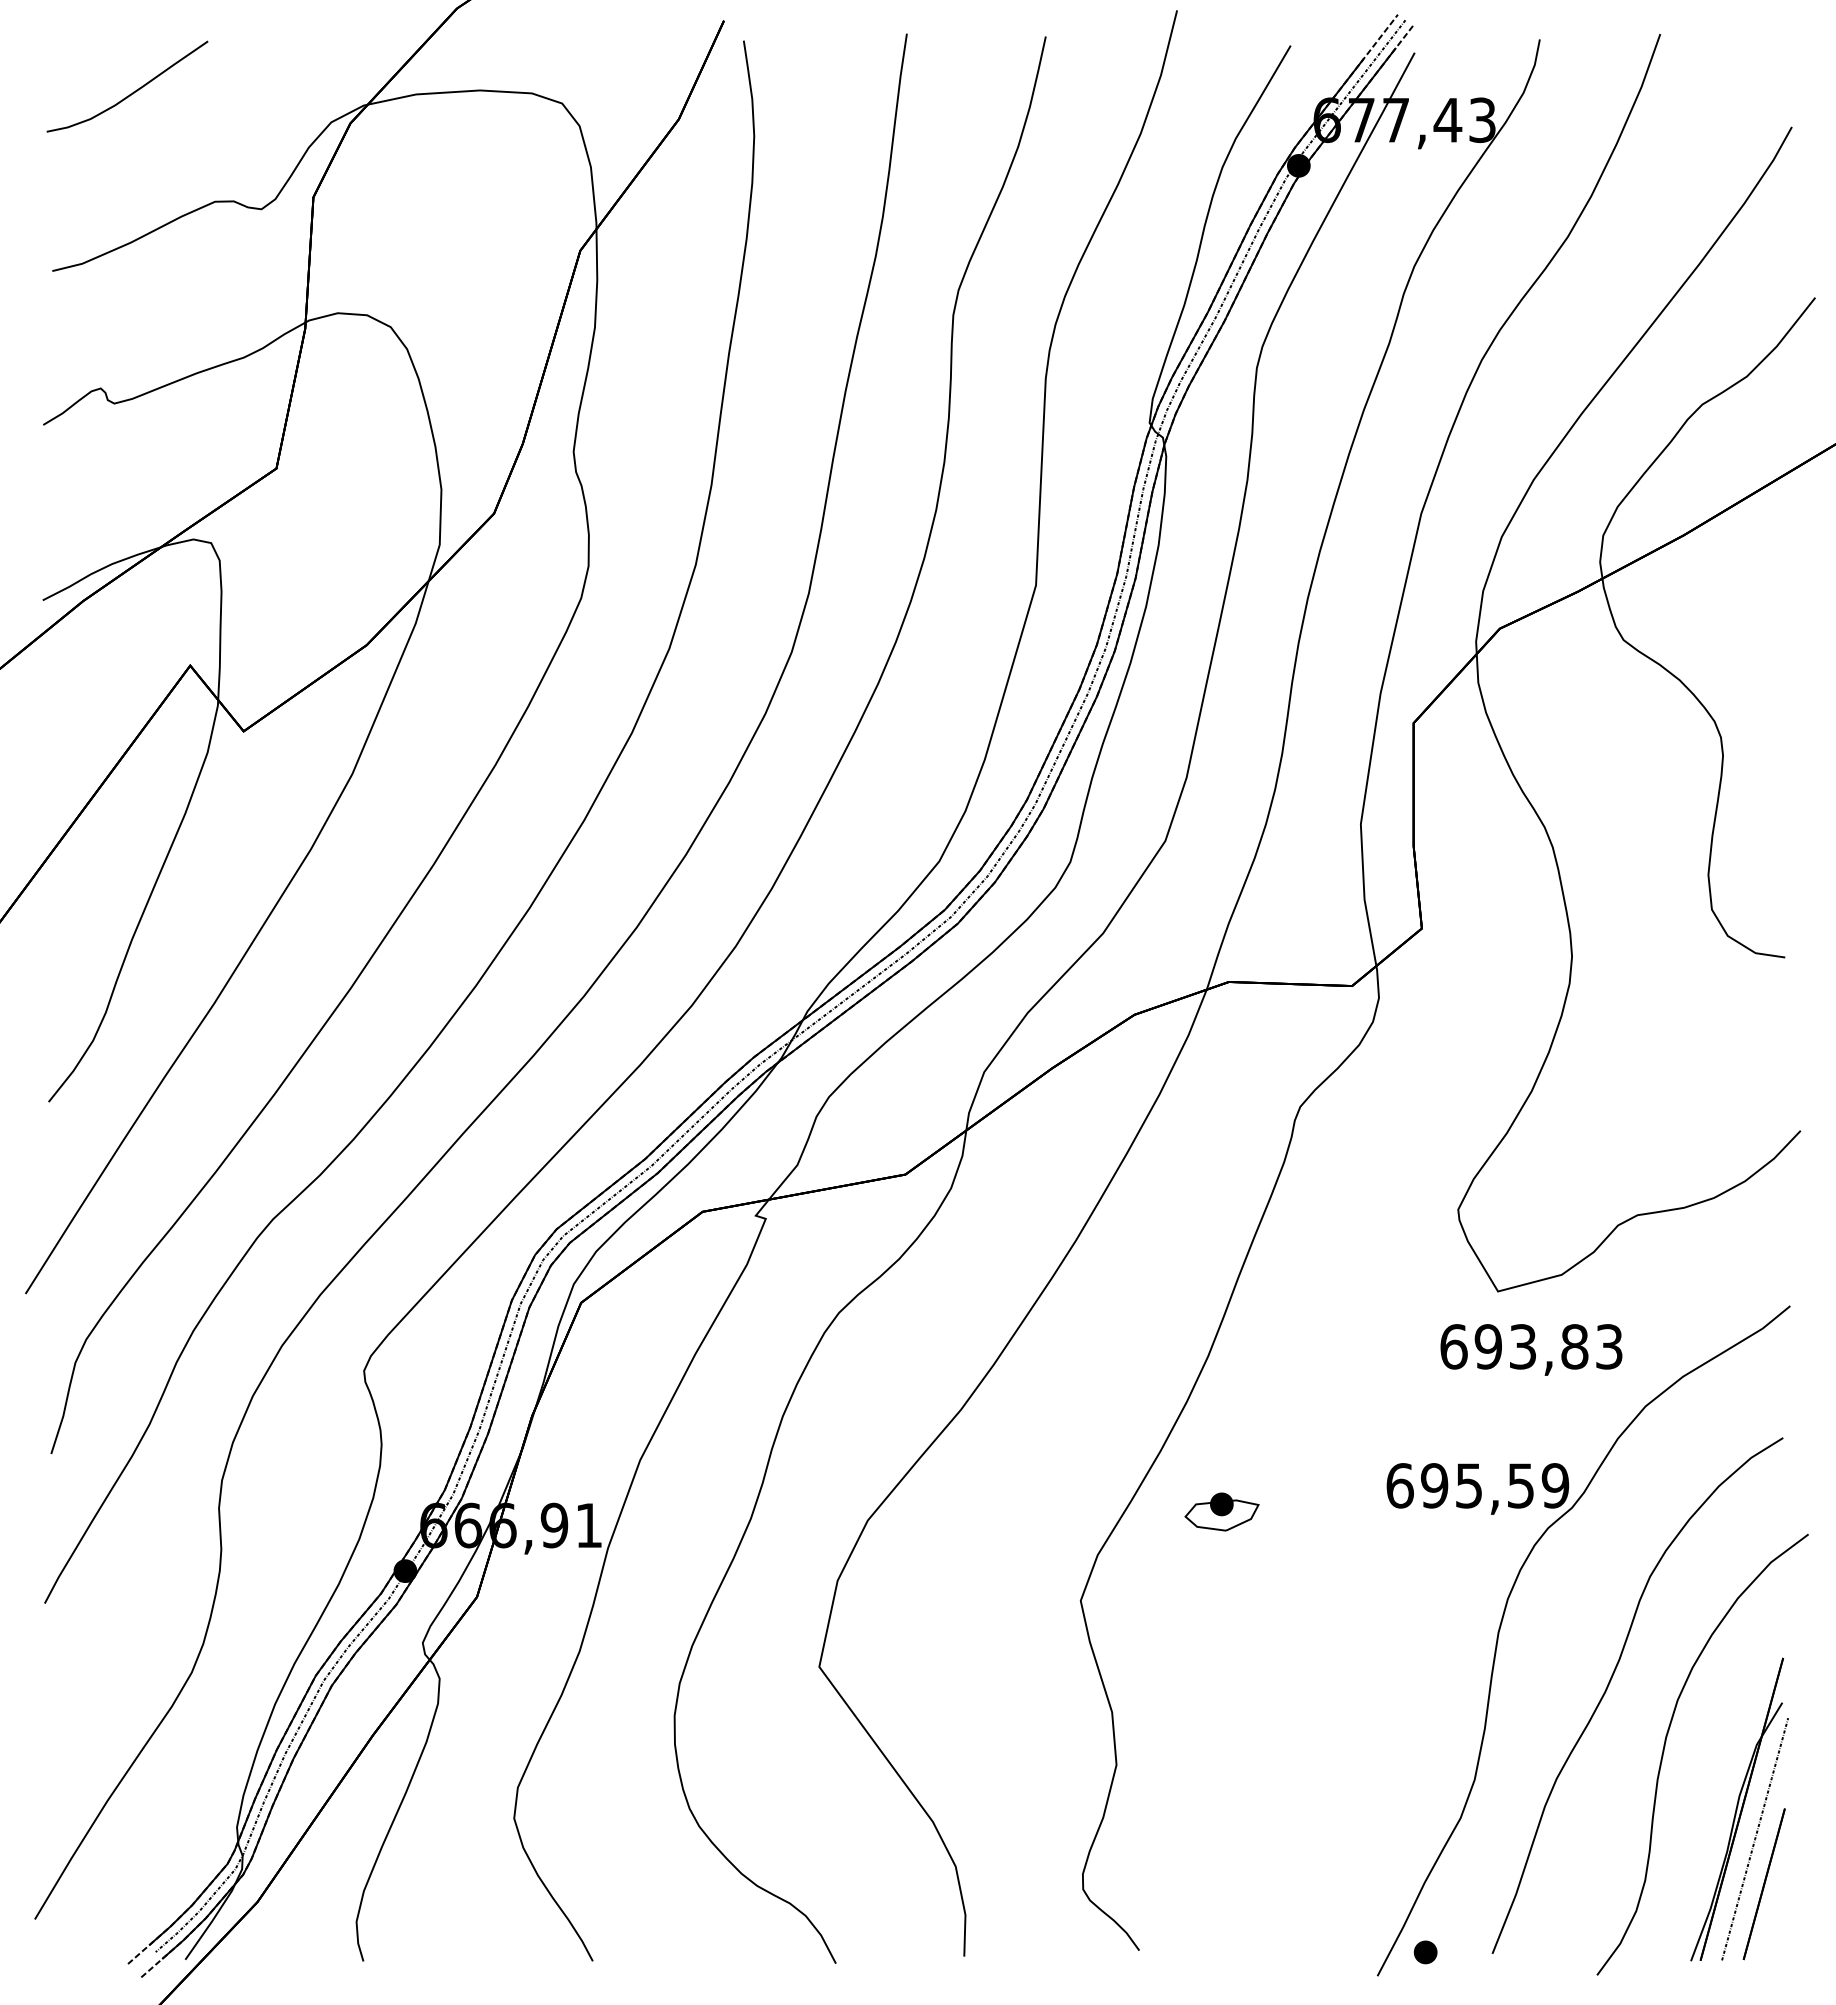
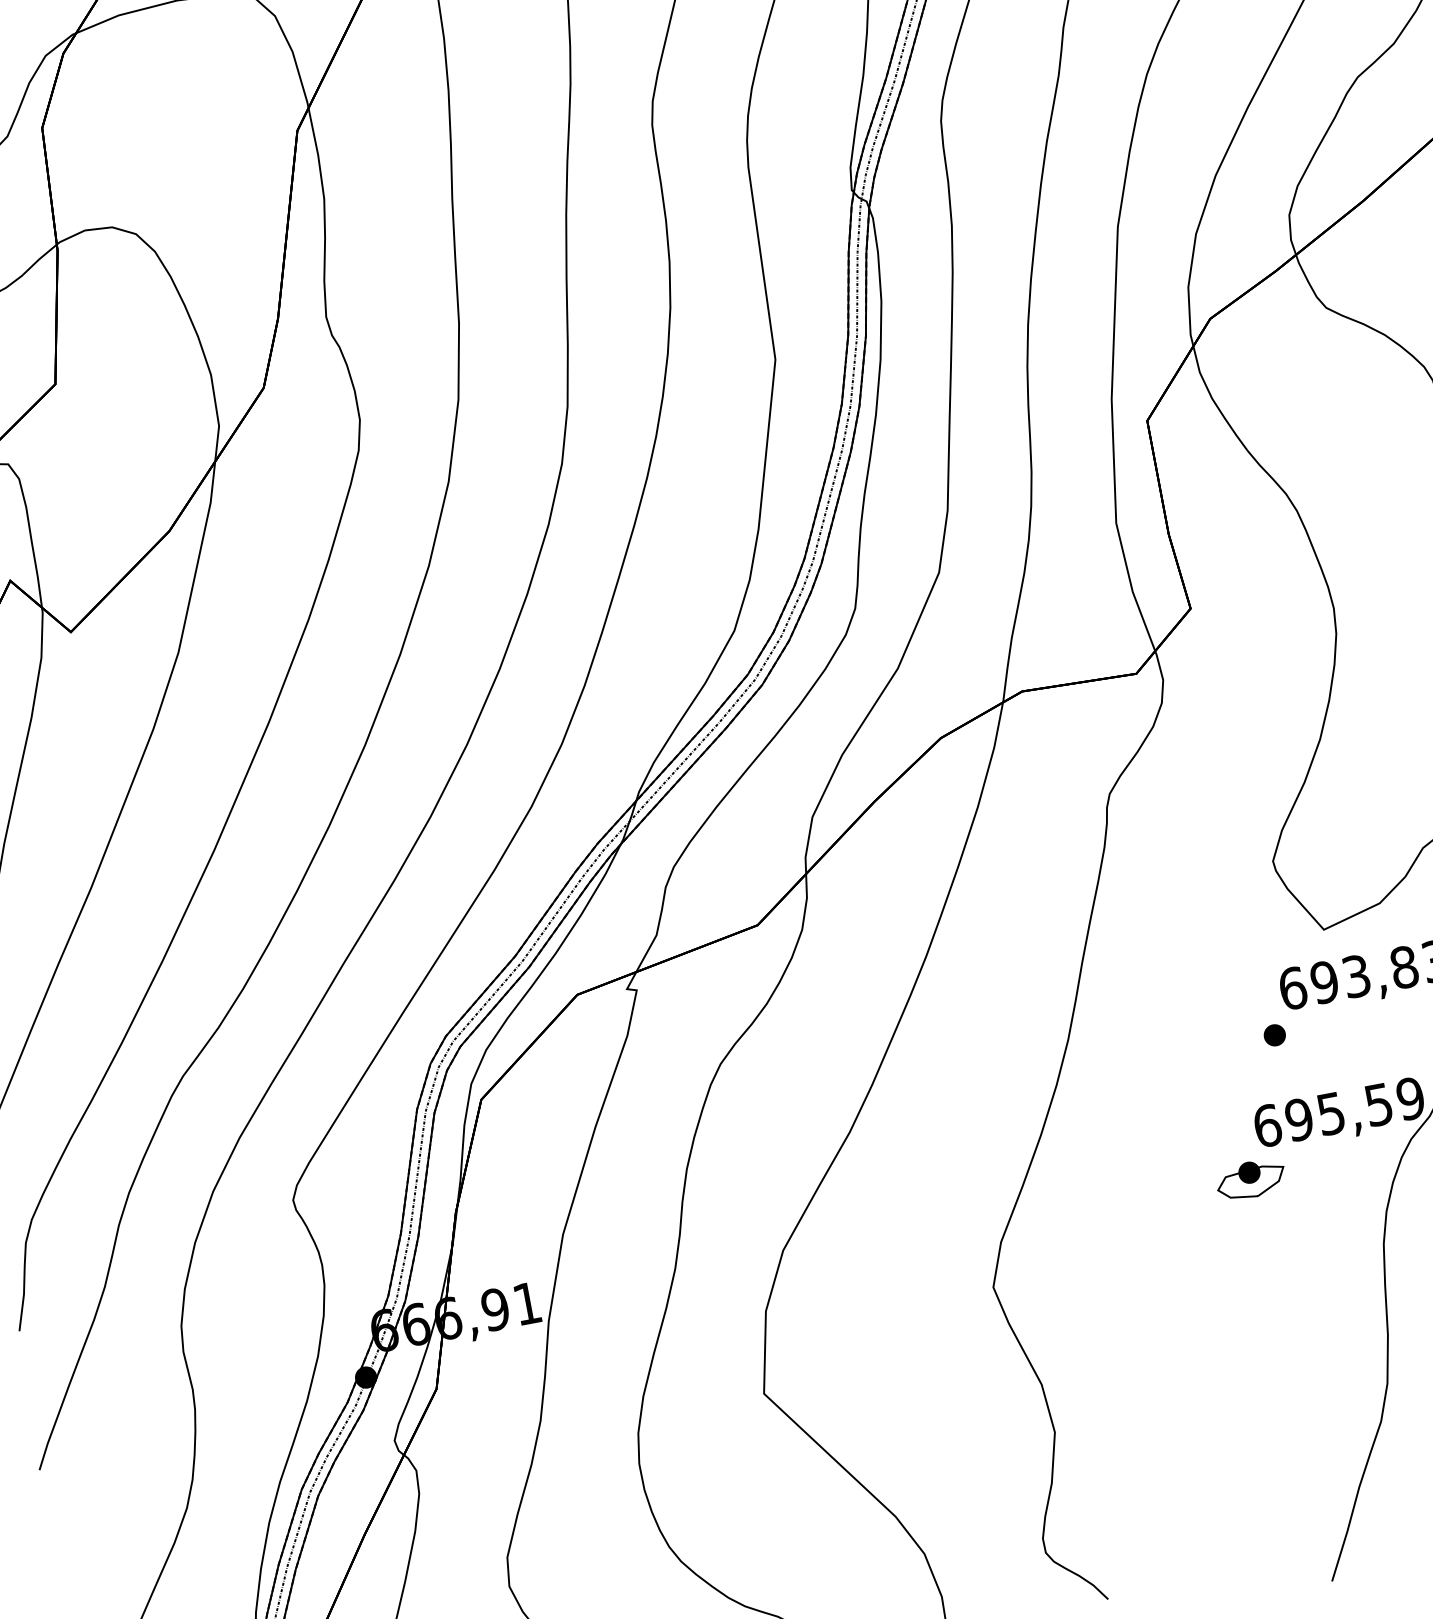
part: (1221, 1511) -> (1250, 1179), moved
part: (1425, 1952) -> (1274, 1035), moved

